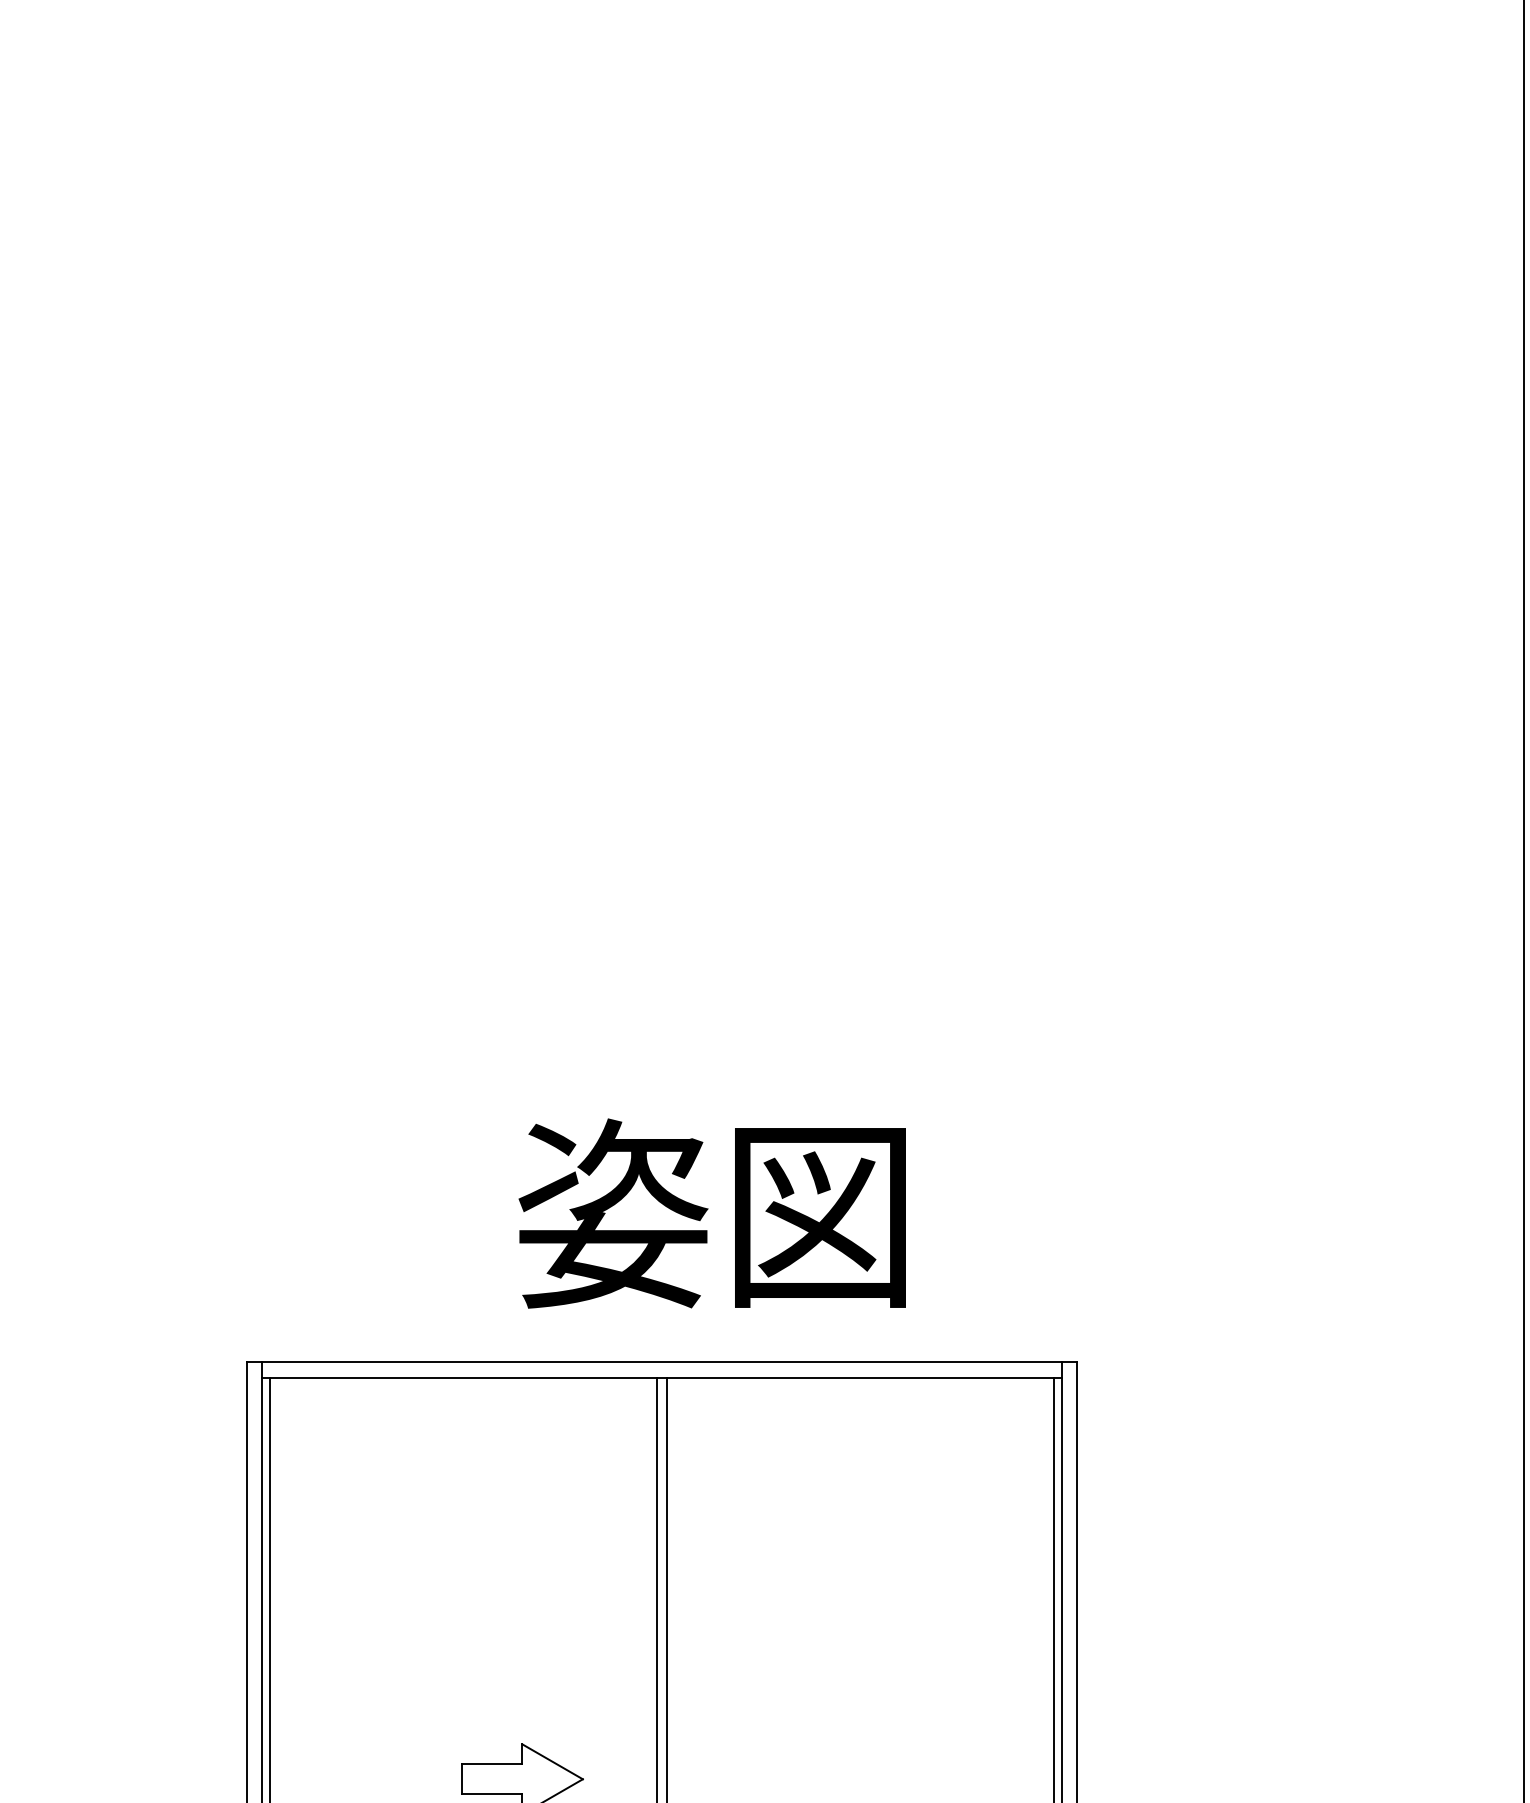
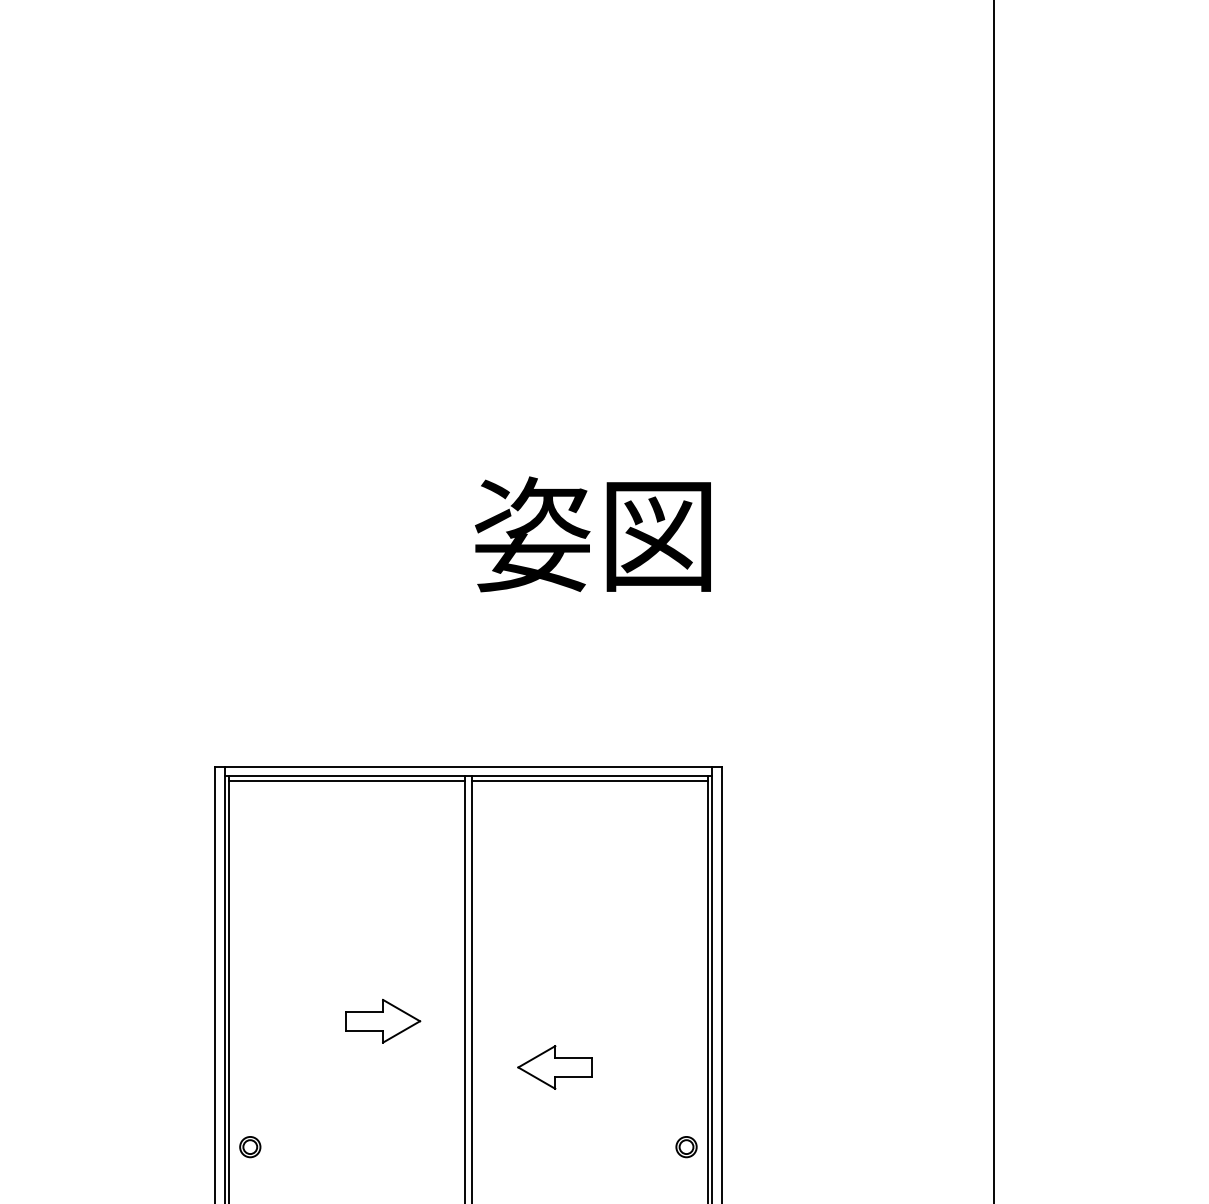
text: (711, 1213) -> (592, 534), moved
line: (463, 1386) -> (347, 781), added
line: (860, 1386) -> (589, 781), added

